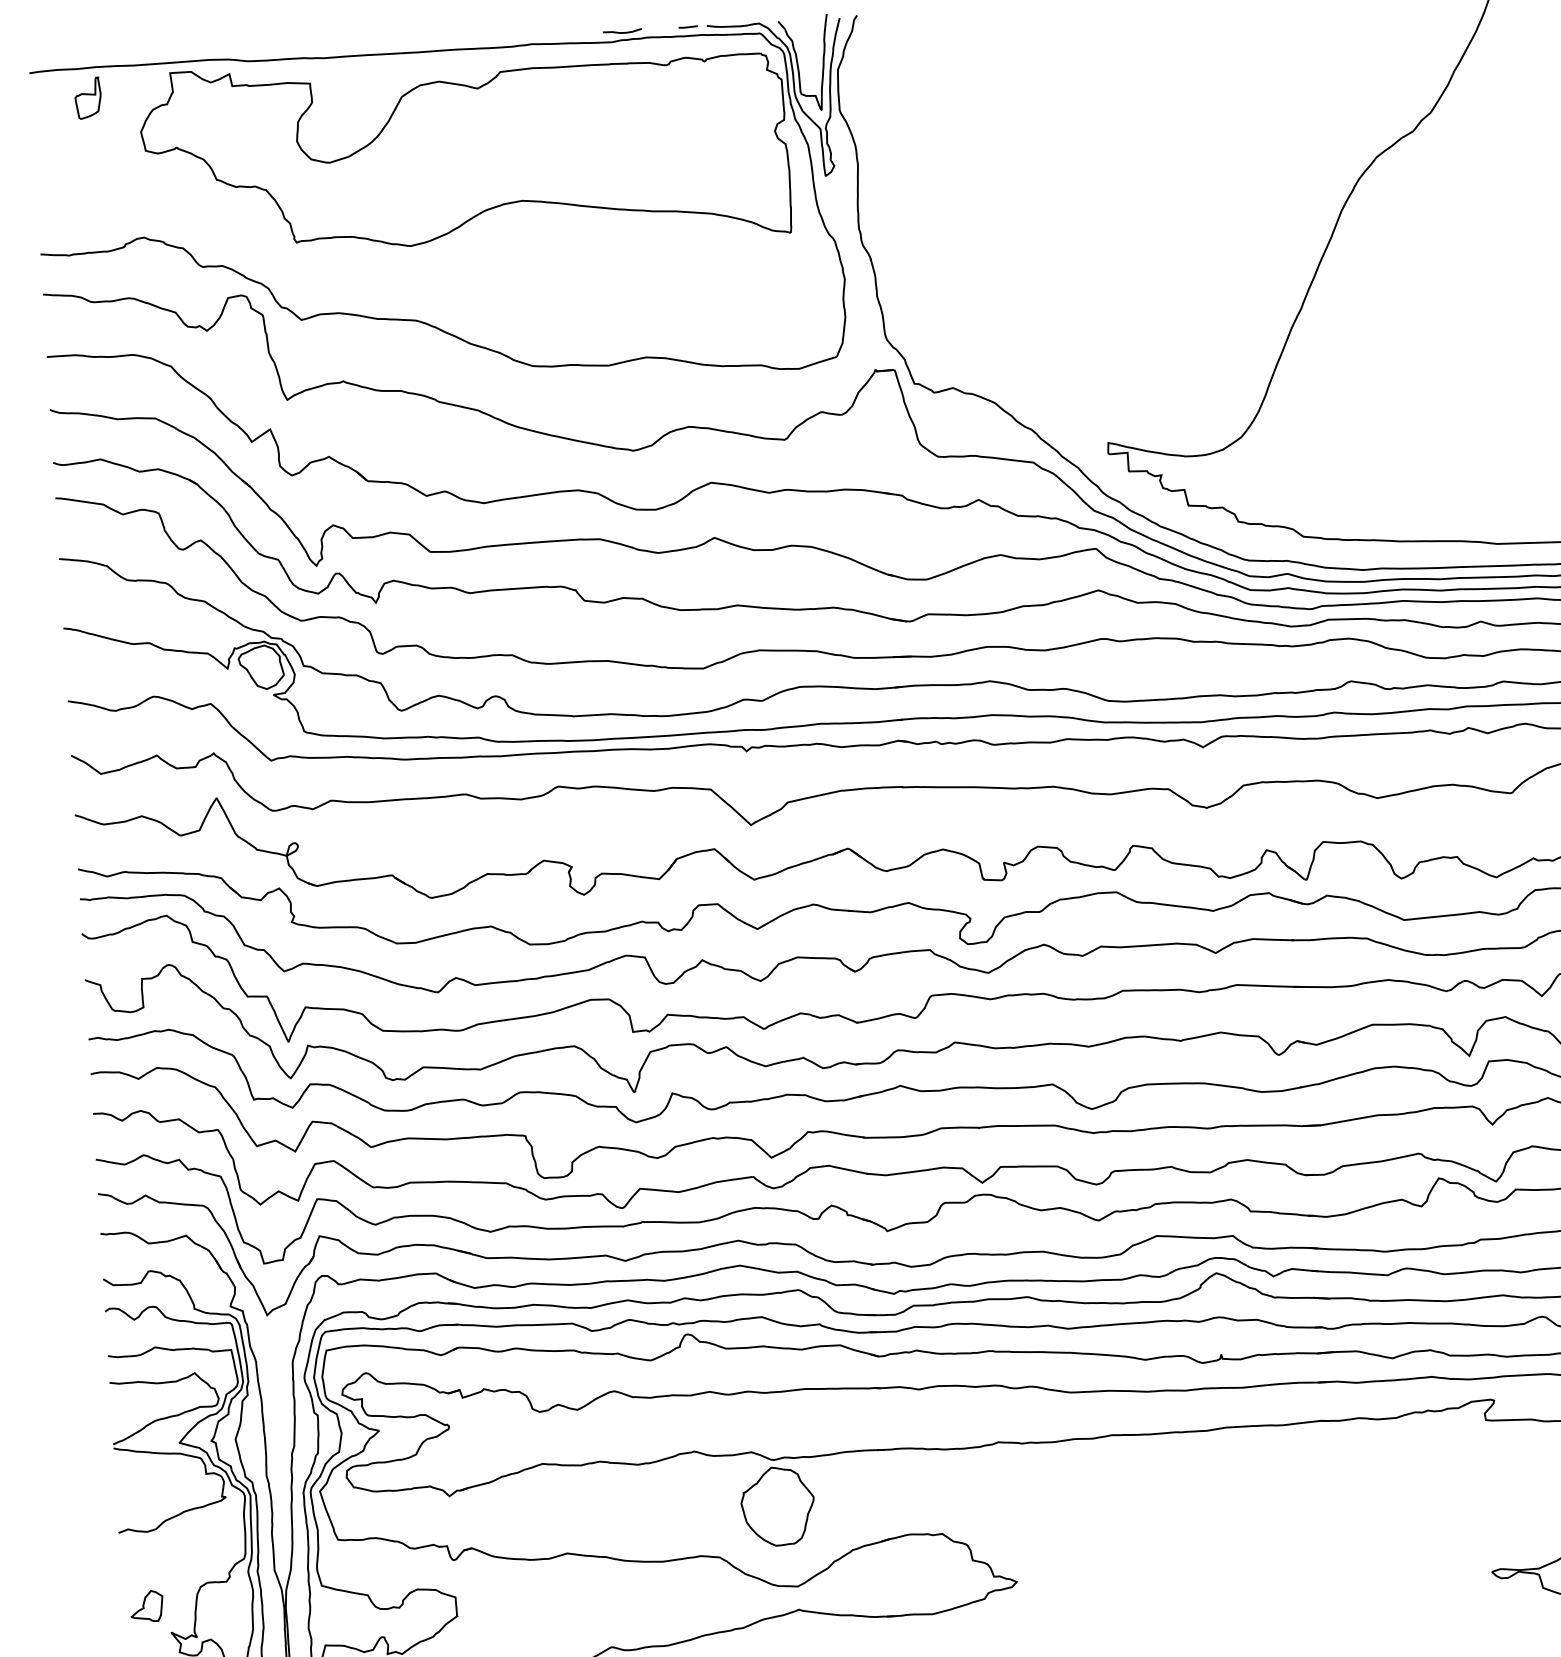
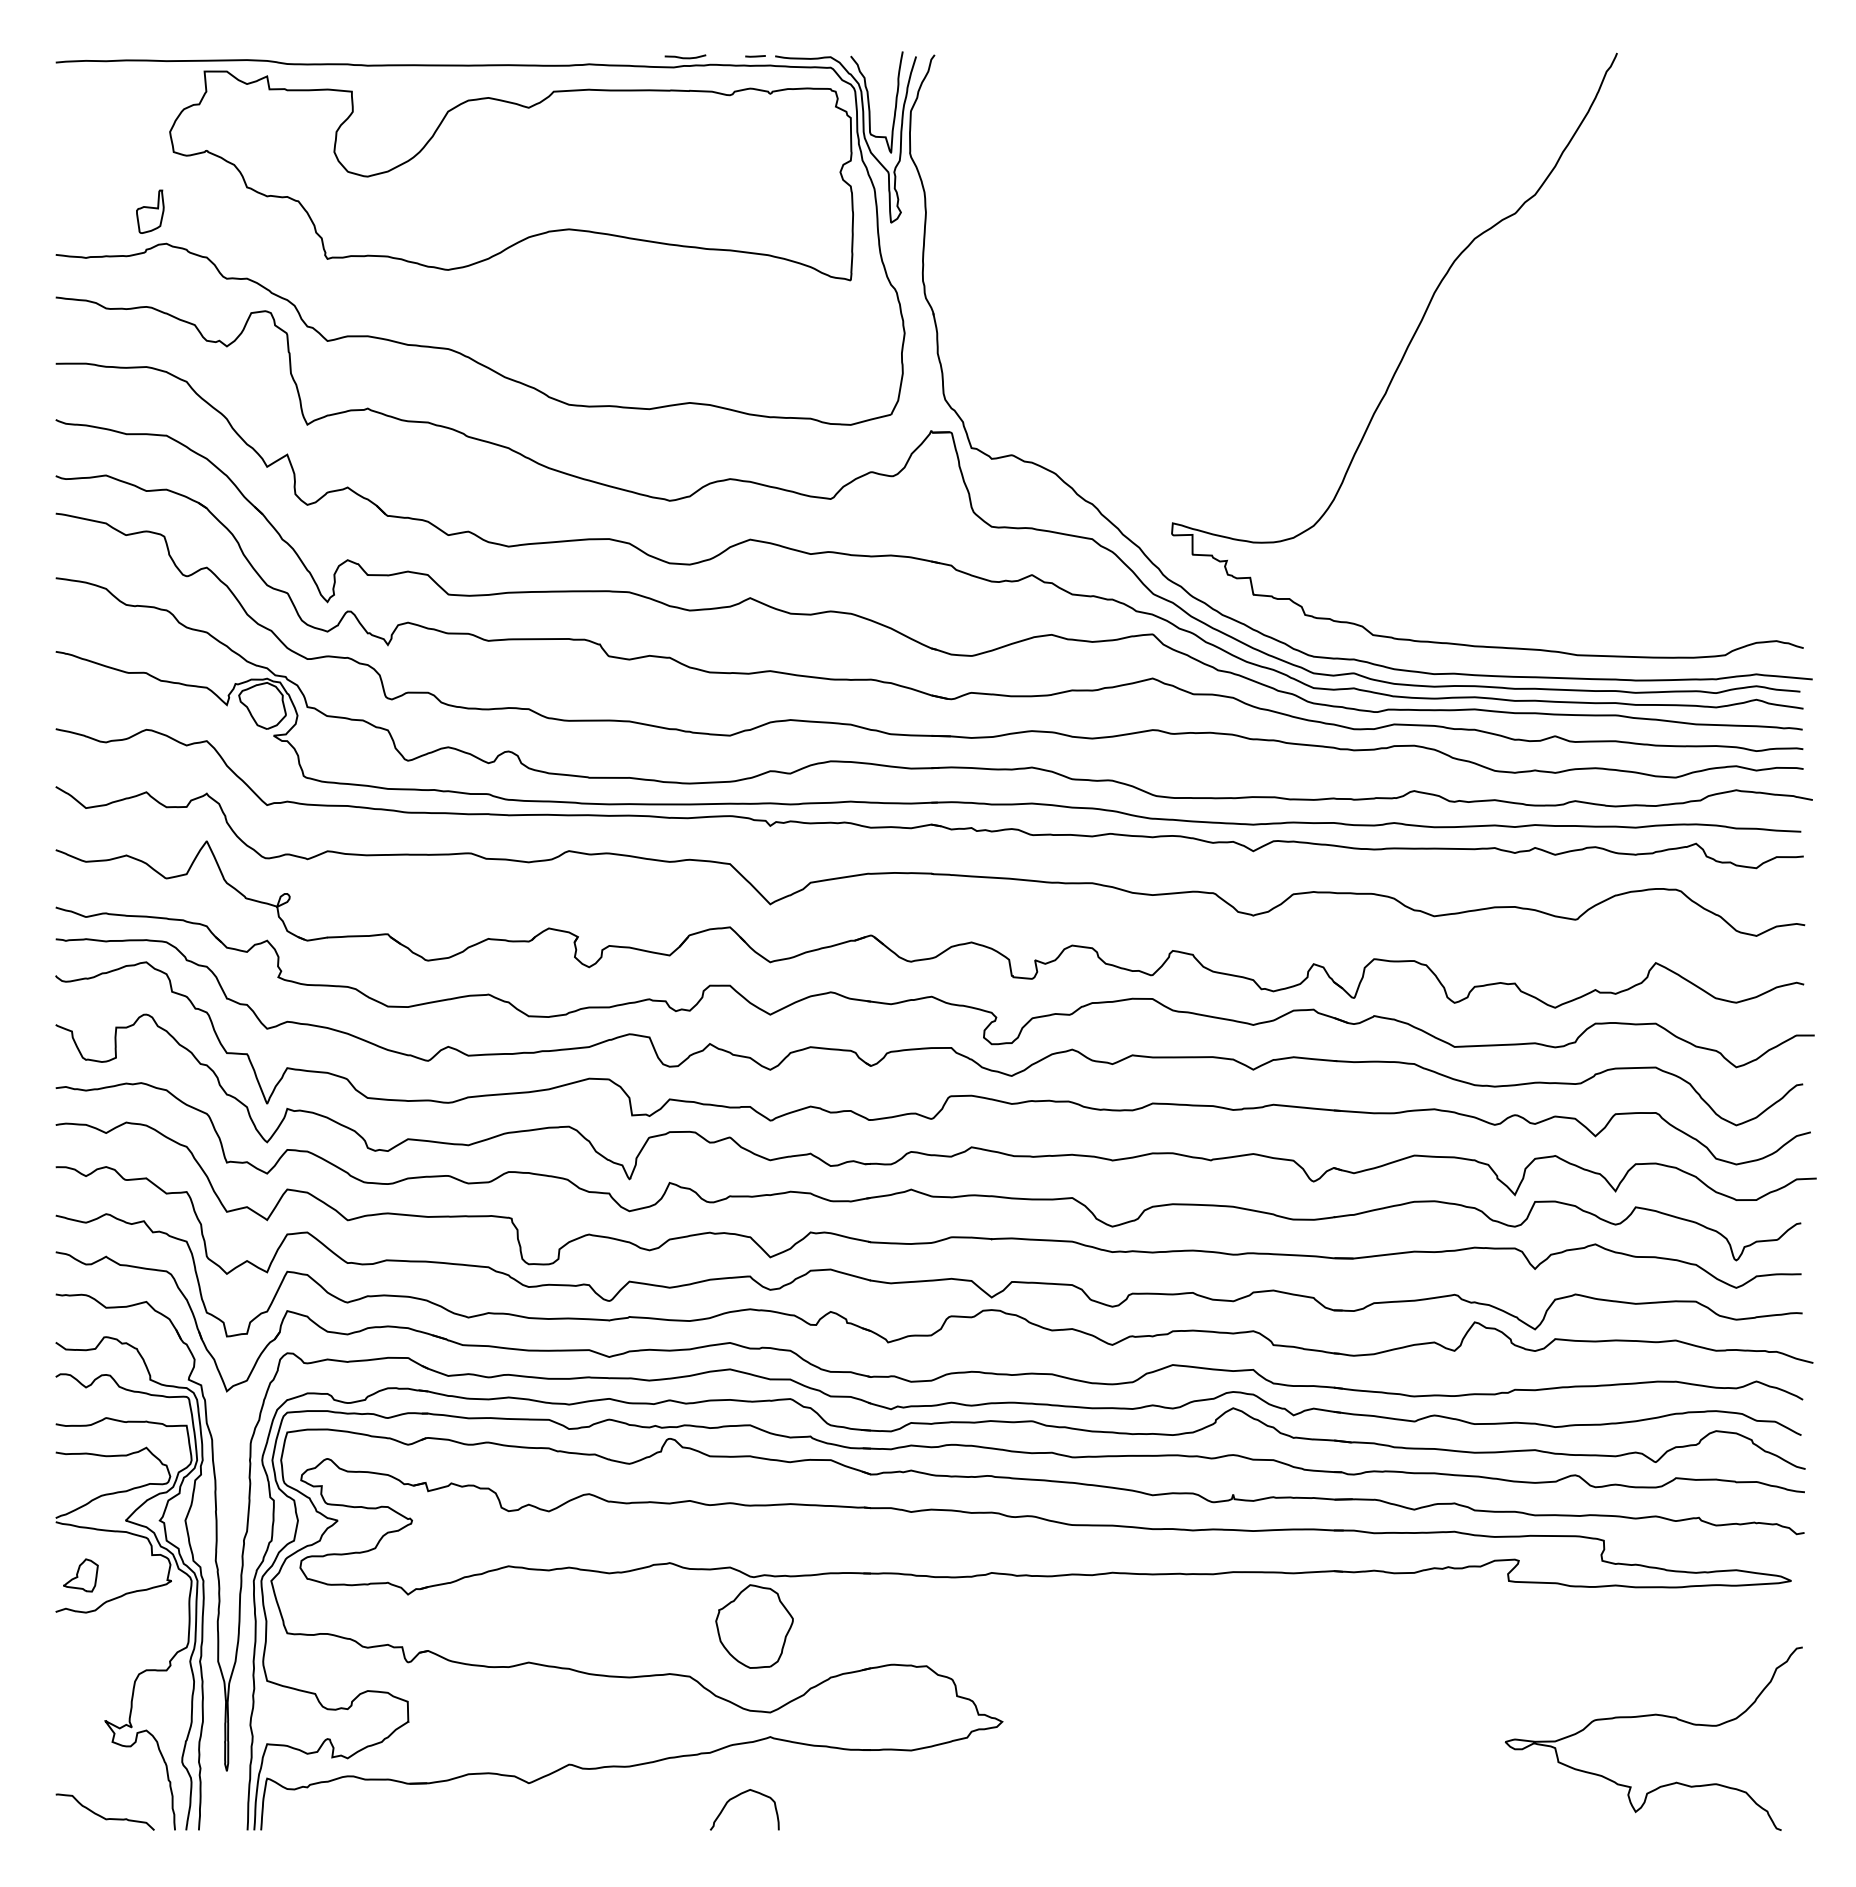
part: (88, 97) -> (150, 211), moved
part: (146, 1606) -> (80, 1575), moved

